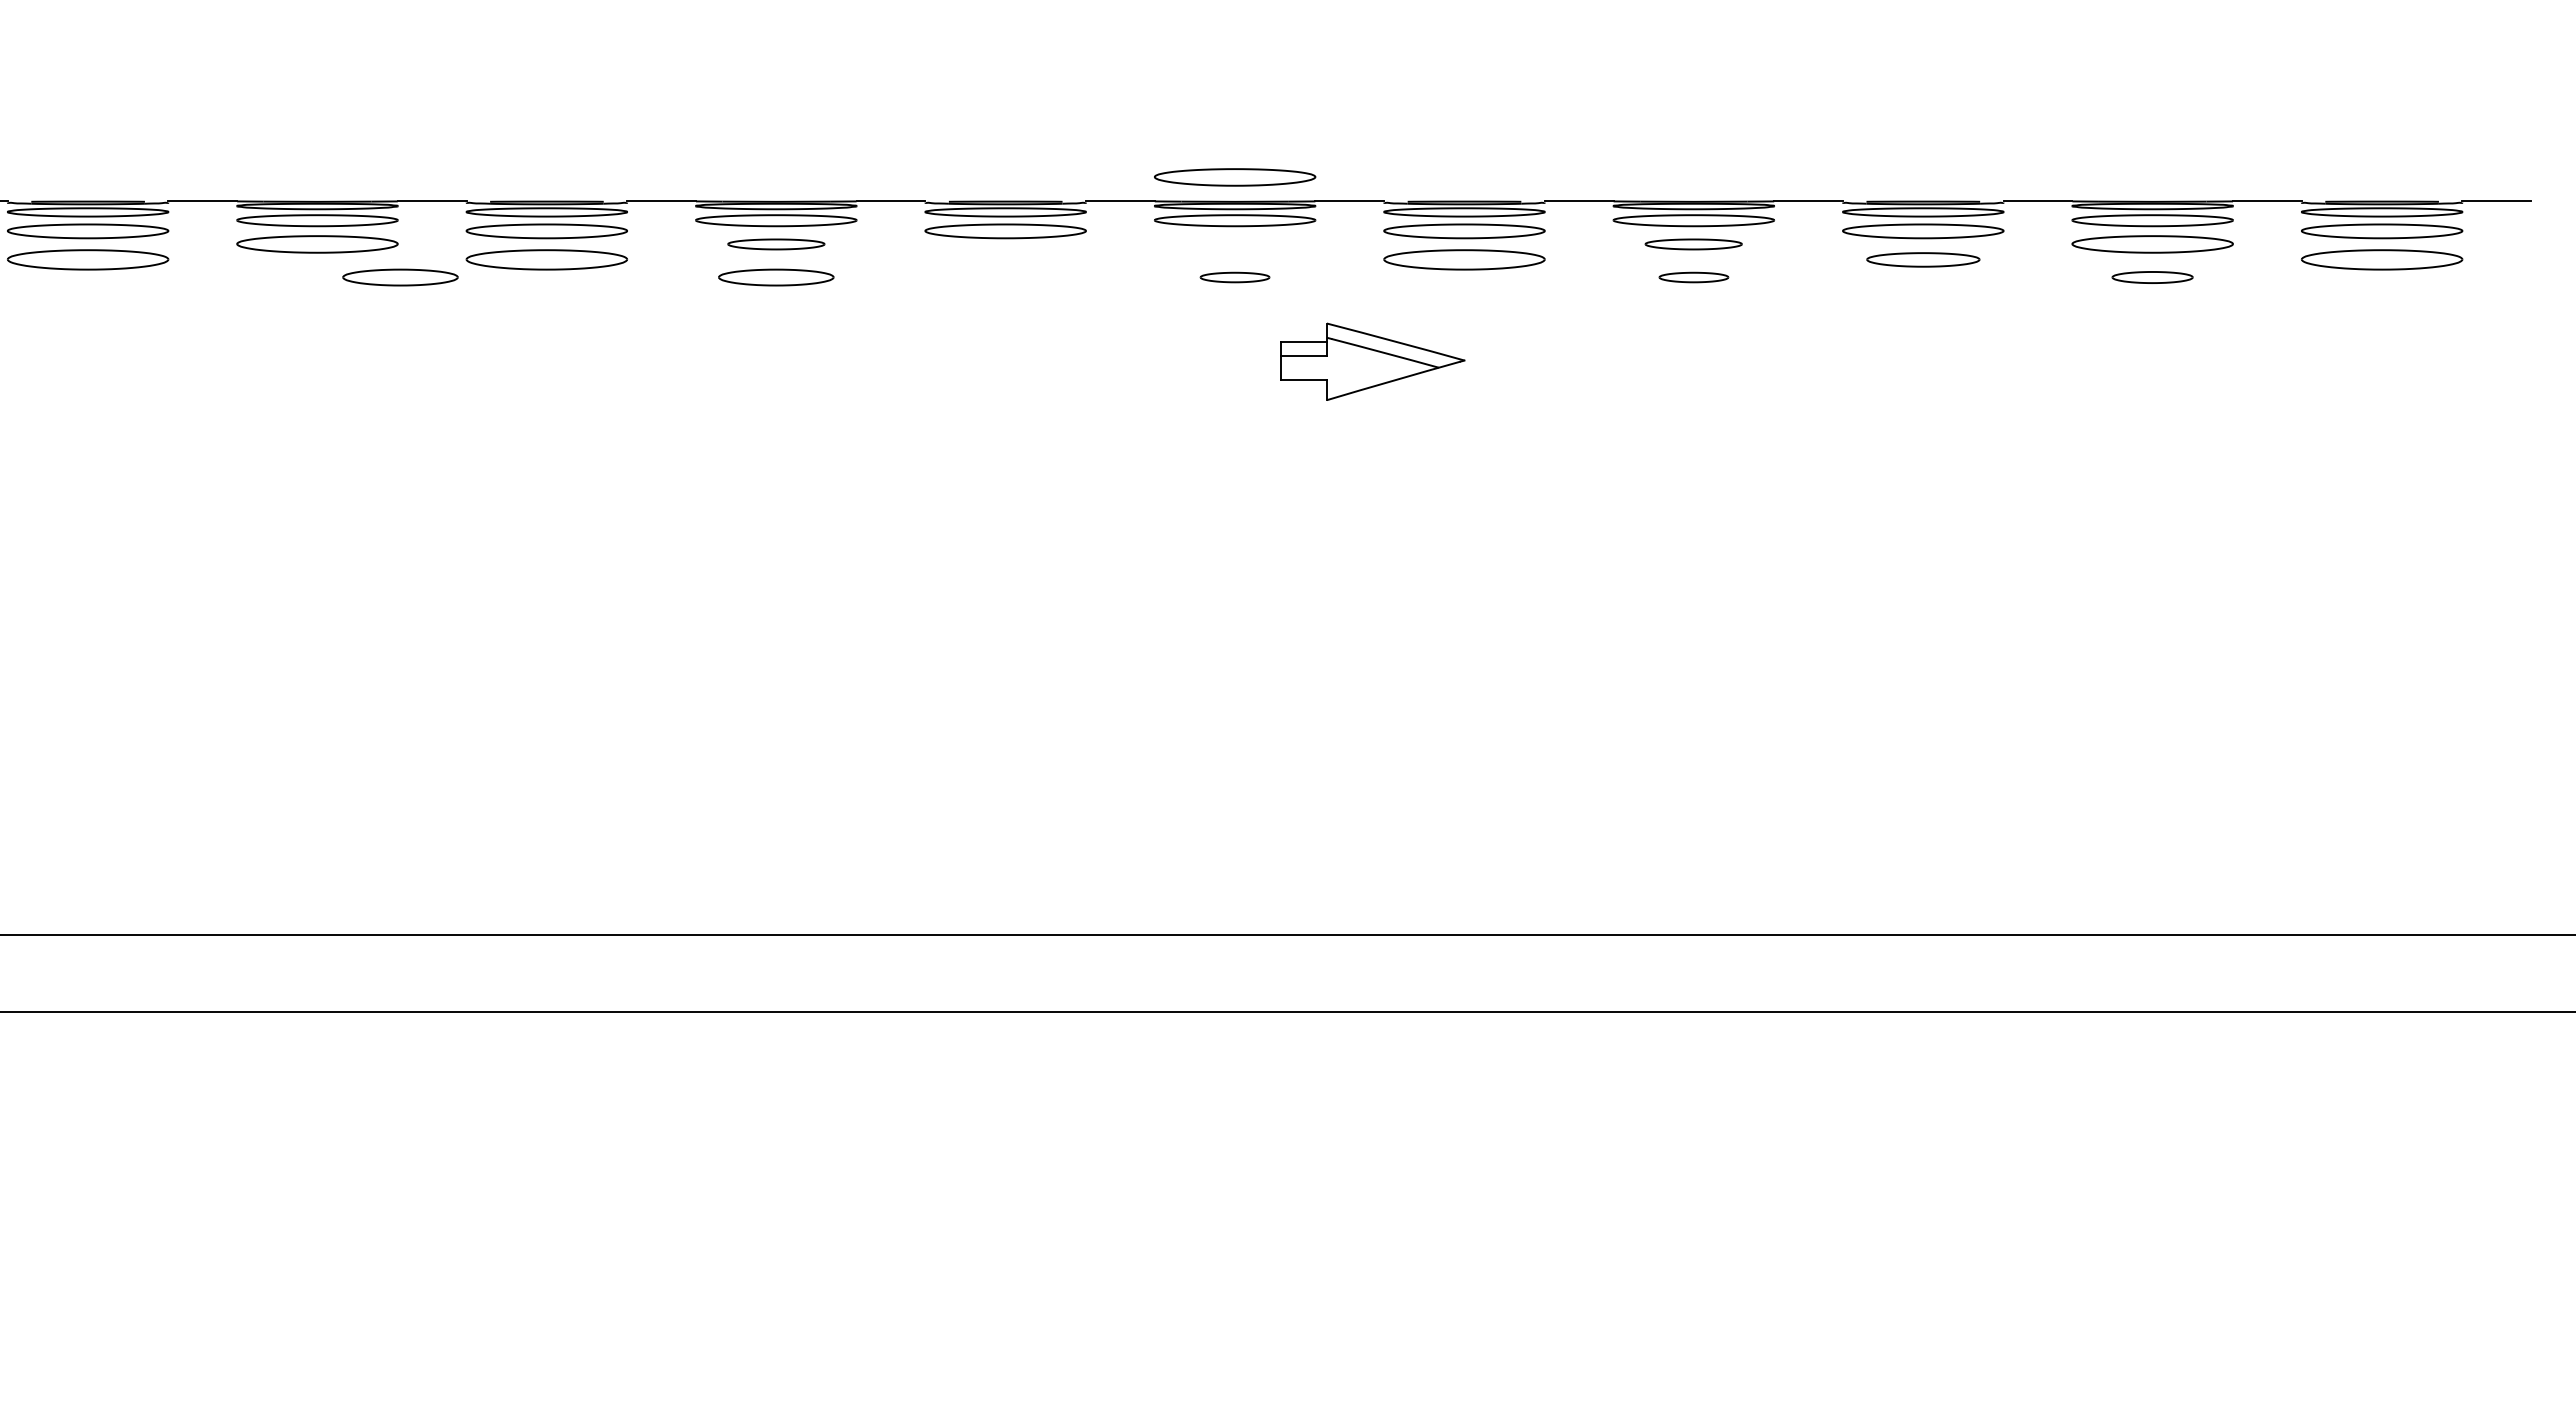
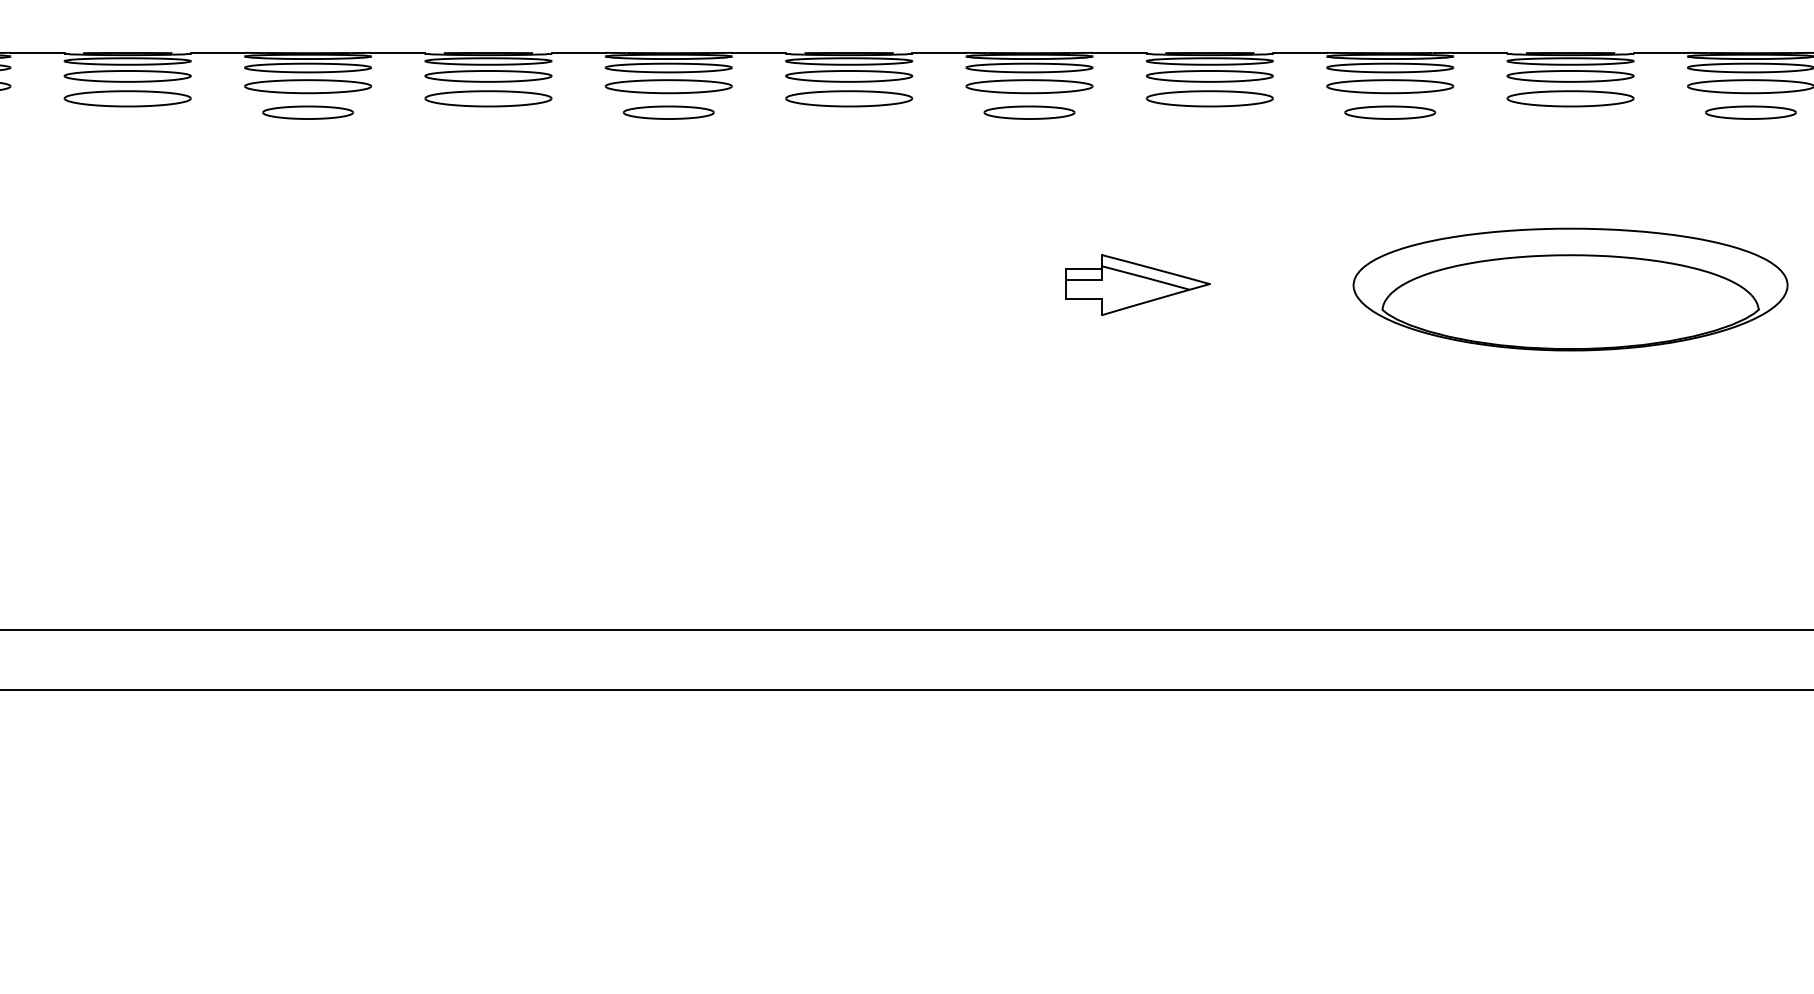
part: (1235, 177) -> (1029, 86), moved
part: (776, 244) -> (668, 86), size x1.67
part: (1693, 244) -> (1389, 86), size x1.67
part: (1005, 259) -> (849, 98), added
part: (1923, 259) -> (1570, 98), size x1.43
part: (400, 277) -> (308, 112), moved
part: (1234, 277) -> (1029, 112), size x1.67
part: (1693, 277) -> (1389, 112), size x1.67
part: (2152, 277) -> (1750, 112), size x1.43
part: (1372, 361) -> (1137, 284), moved
part: (1923, 502) -> (1570, 289), added

